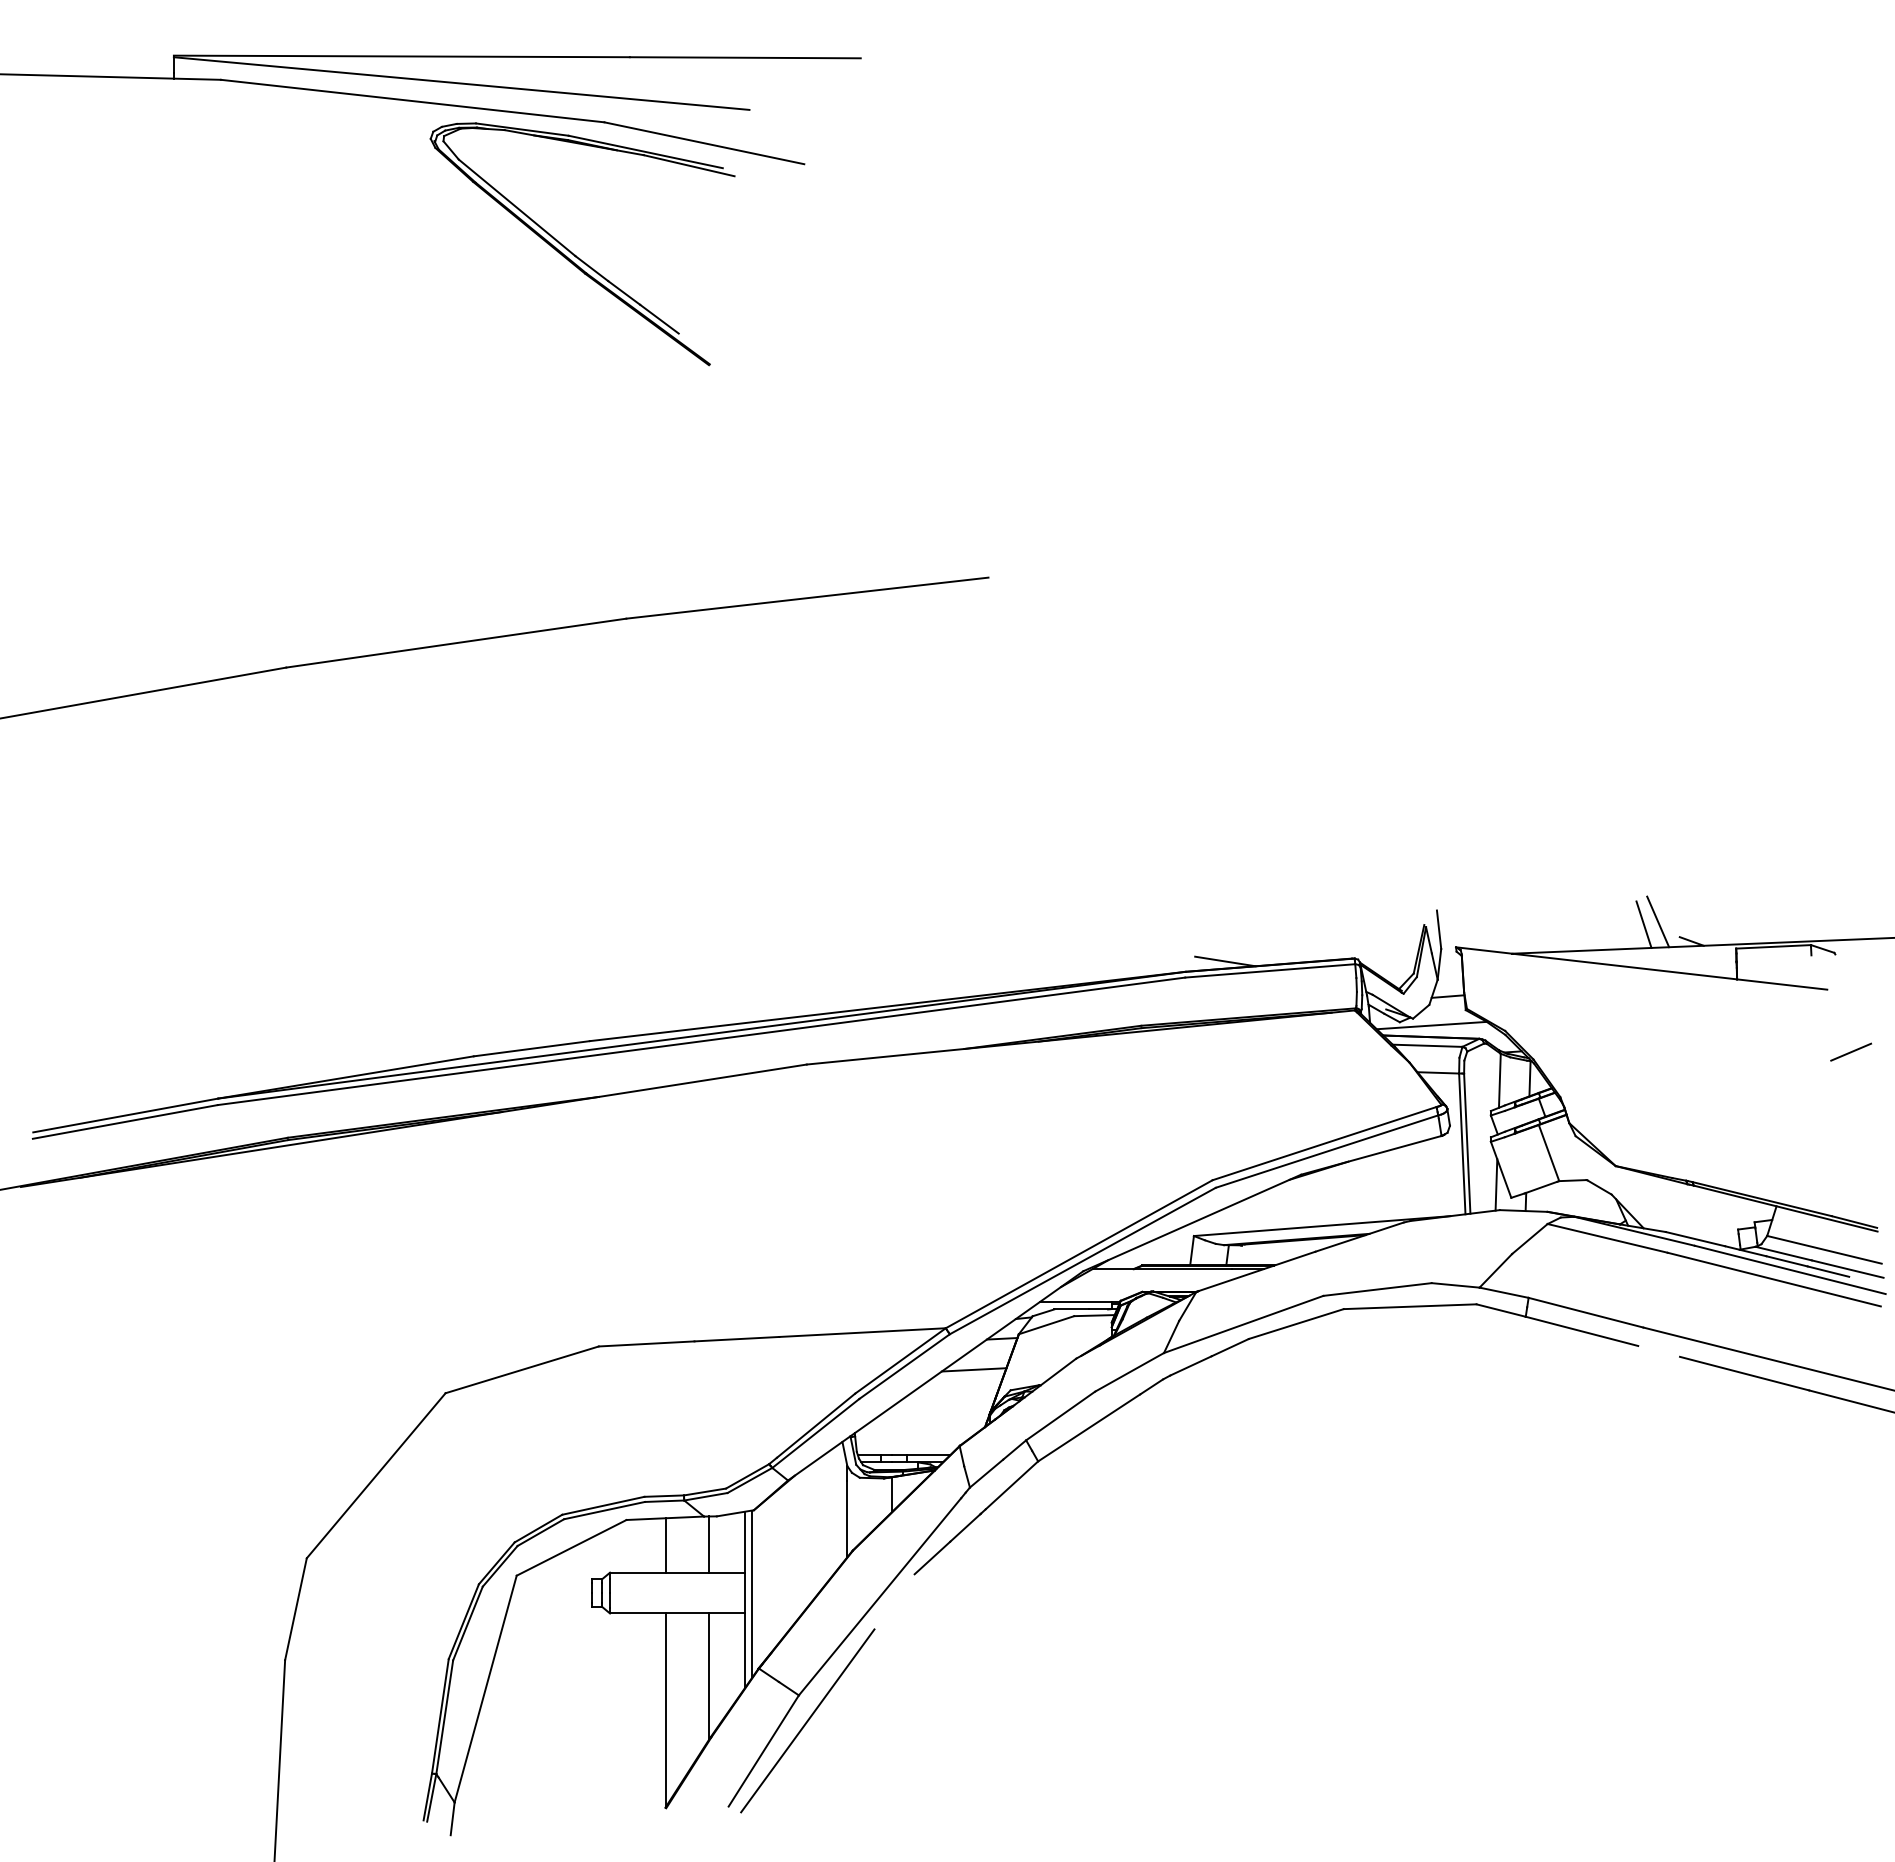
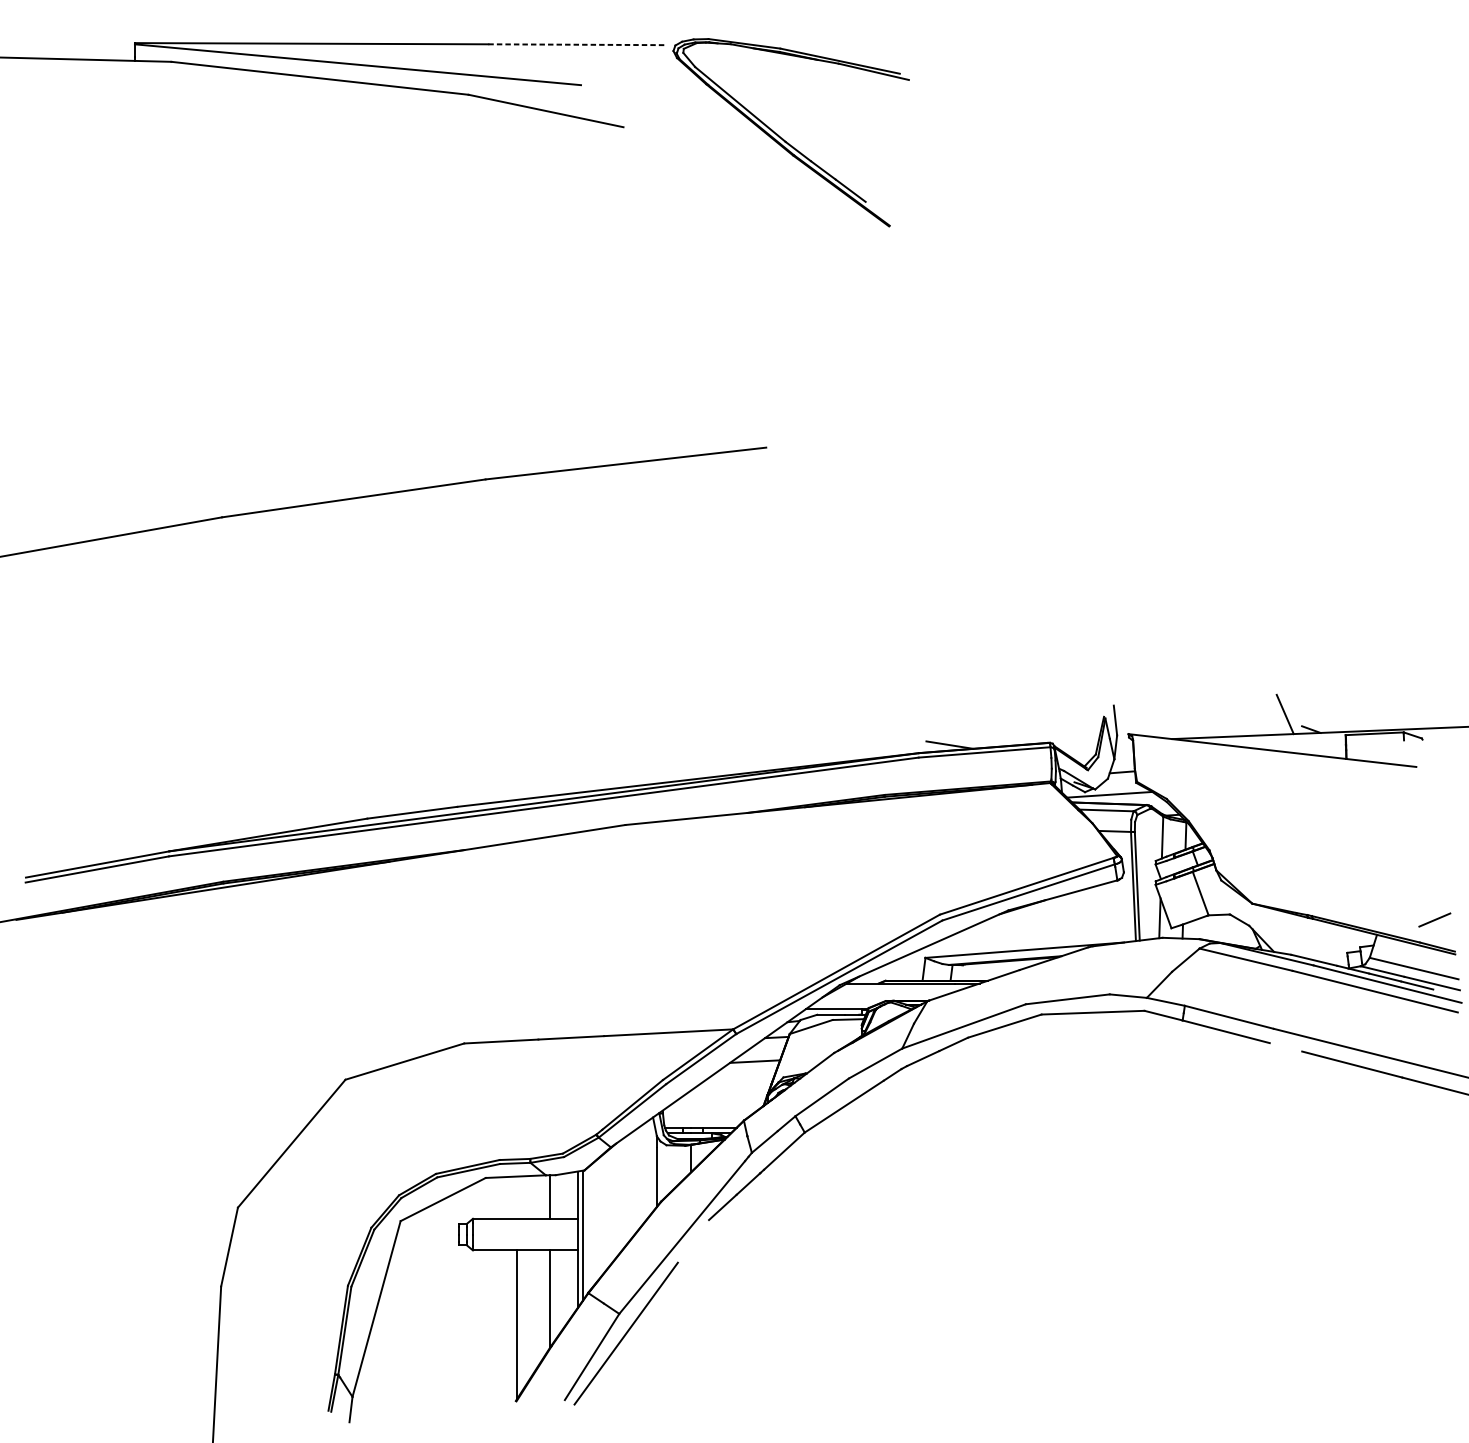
line: (745, 57) -> (577, 44), solid -> dashed
part: (575, 254) -> (785, 140), moved
line: (1643, 924) -> (1273, 716), removed
line: (1850, 1051) -> (1434, 919), moved
line: (666, 1545) -> (516, 1197), removed

